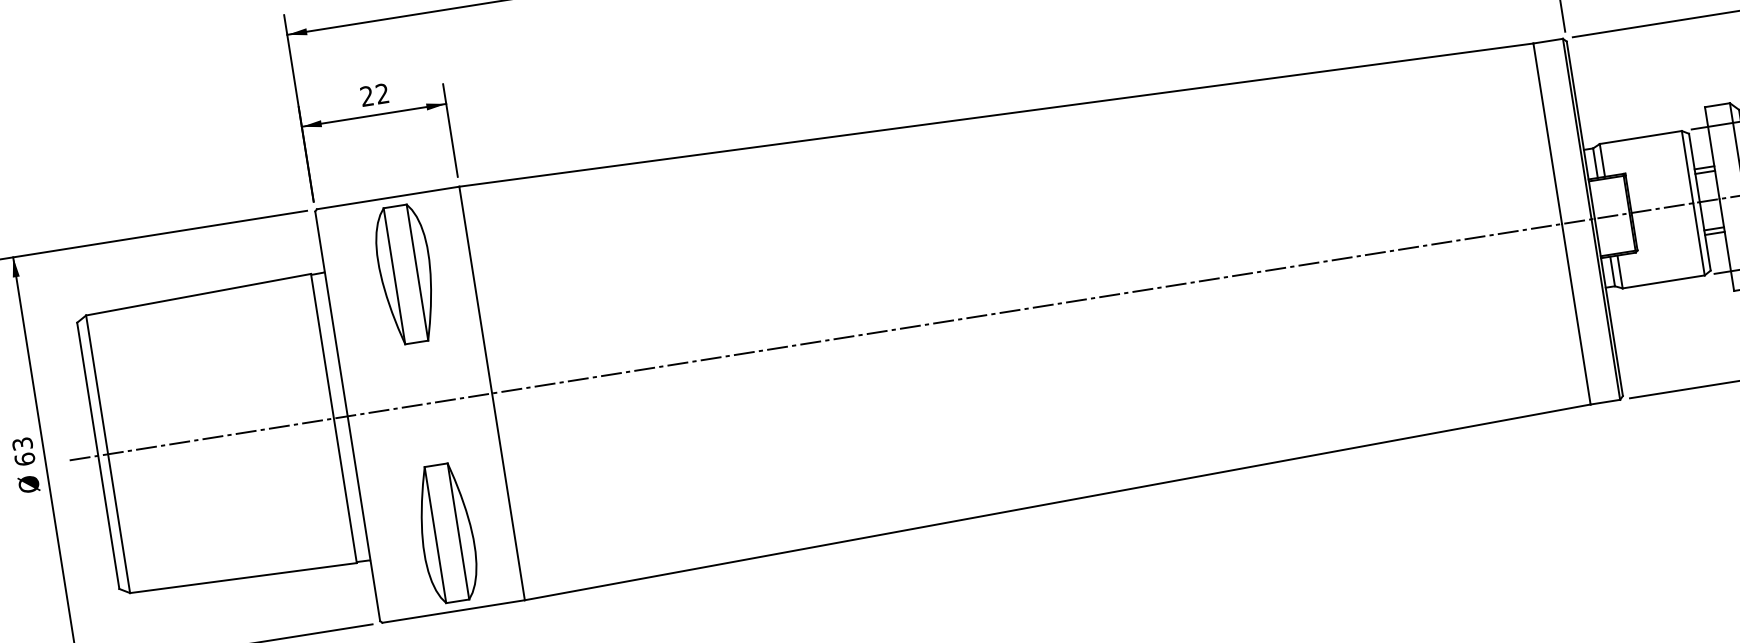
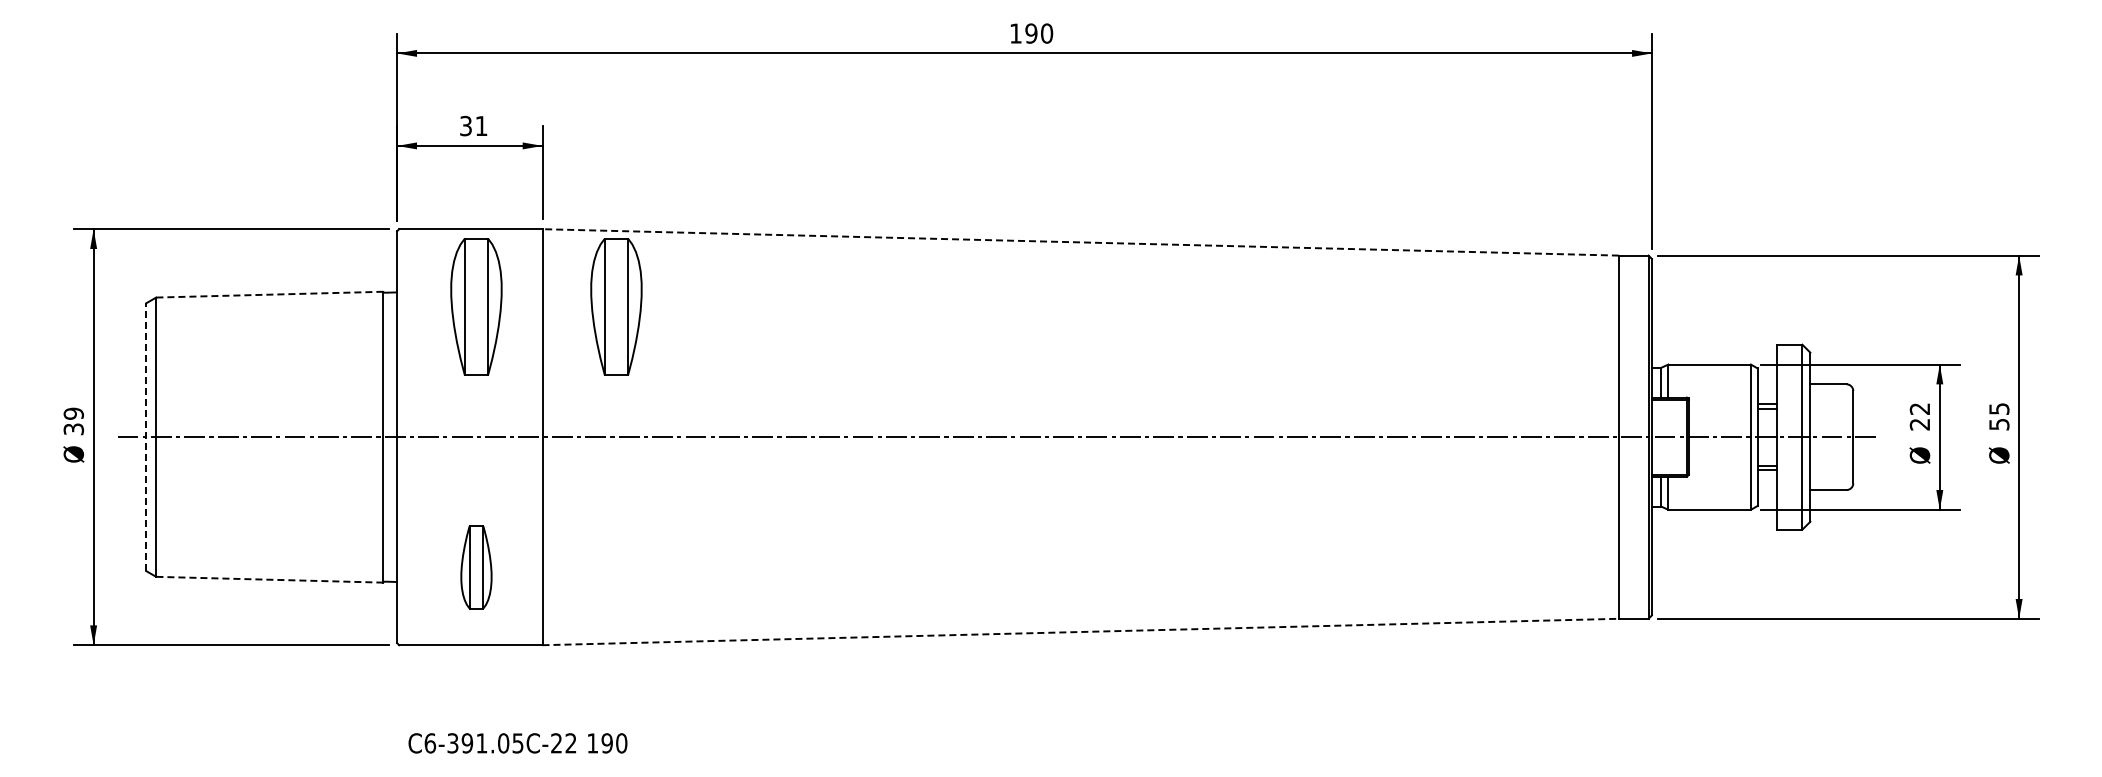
text: (374, 94) -> (473, 125), 22 -> 31
line: (996, 115) -> (1080, 242), solid -> dashed
part: (545, 251) -> (616, 306), added
line: (198, 294) -> (269, 294), solid -> dashed
text: (23, 451) -> (73, 421), 63 -> 39
line: (98, 456) -> (146, 437), solid -> dashed
line: (1058, 501) -> (1081, 631), solid -> dashed
part: (447, 533) -> (476, 567), size x0.6
line: (243, 577) -> (269, 579), solid -> dashed

